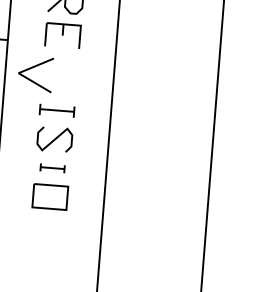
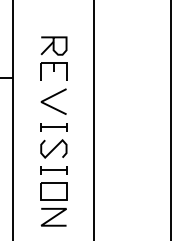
line: (34, 68) -> (52, 97), moved
part: (52, 168) -> (53, 170), size x1.43
line: (47, 231) -> (53, 217), added

